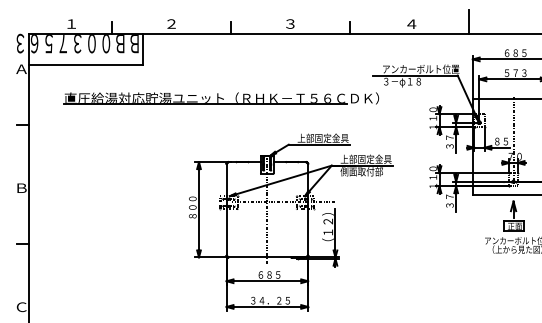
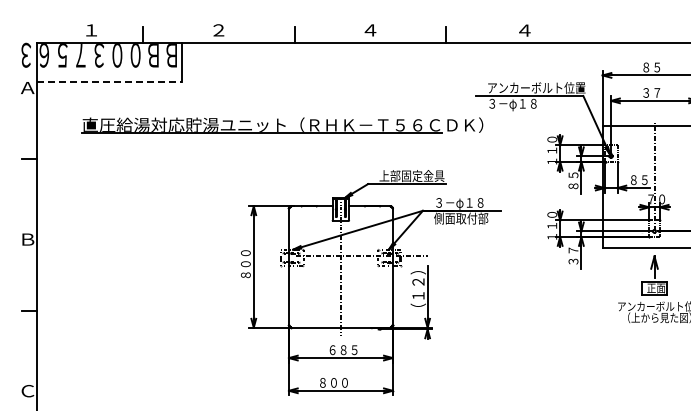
line: (468, 21) -> (597, 27), removed
text: (290, 24) -> (370, 30), ３ -> ４
text: (515, 53) -> (657, 67), ６８５ -> ８５
line: (85, 64) -> (109, 81), solid -> dashed
text: (515, 72) -> (657, 92), ５７３ -> ３７
text: (449, 141) -> (573, 180), ３７ -> ８５
text: (365, 159) -> (466, 202), 上部固定金具 -> ３－φ１８
text: (270, 300) -> (344, 382), ３４．２５ -> ８００

